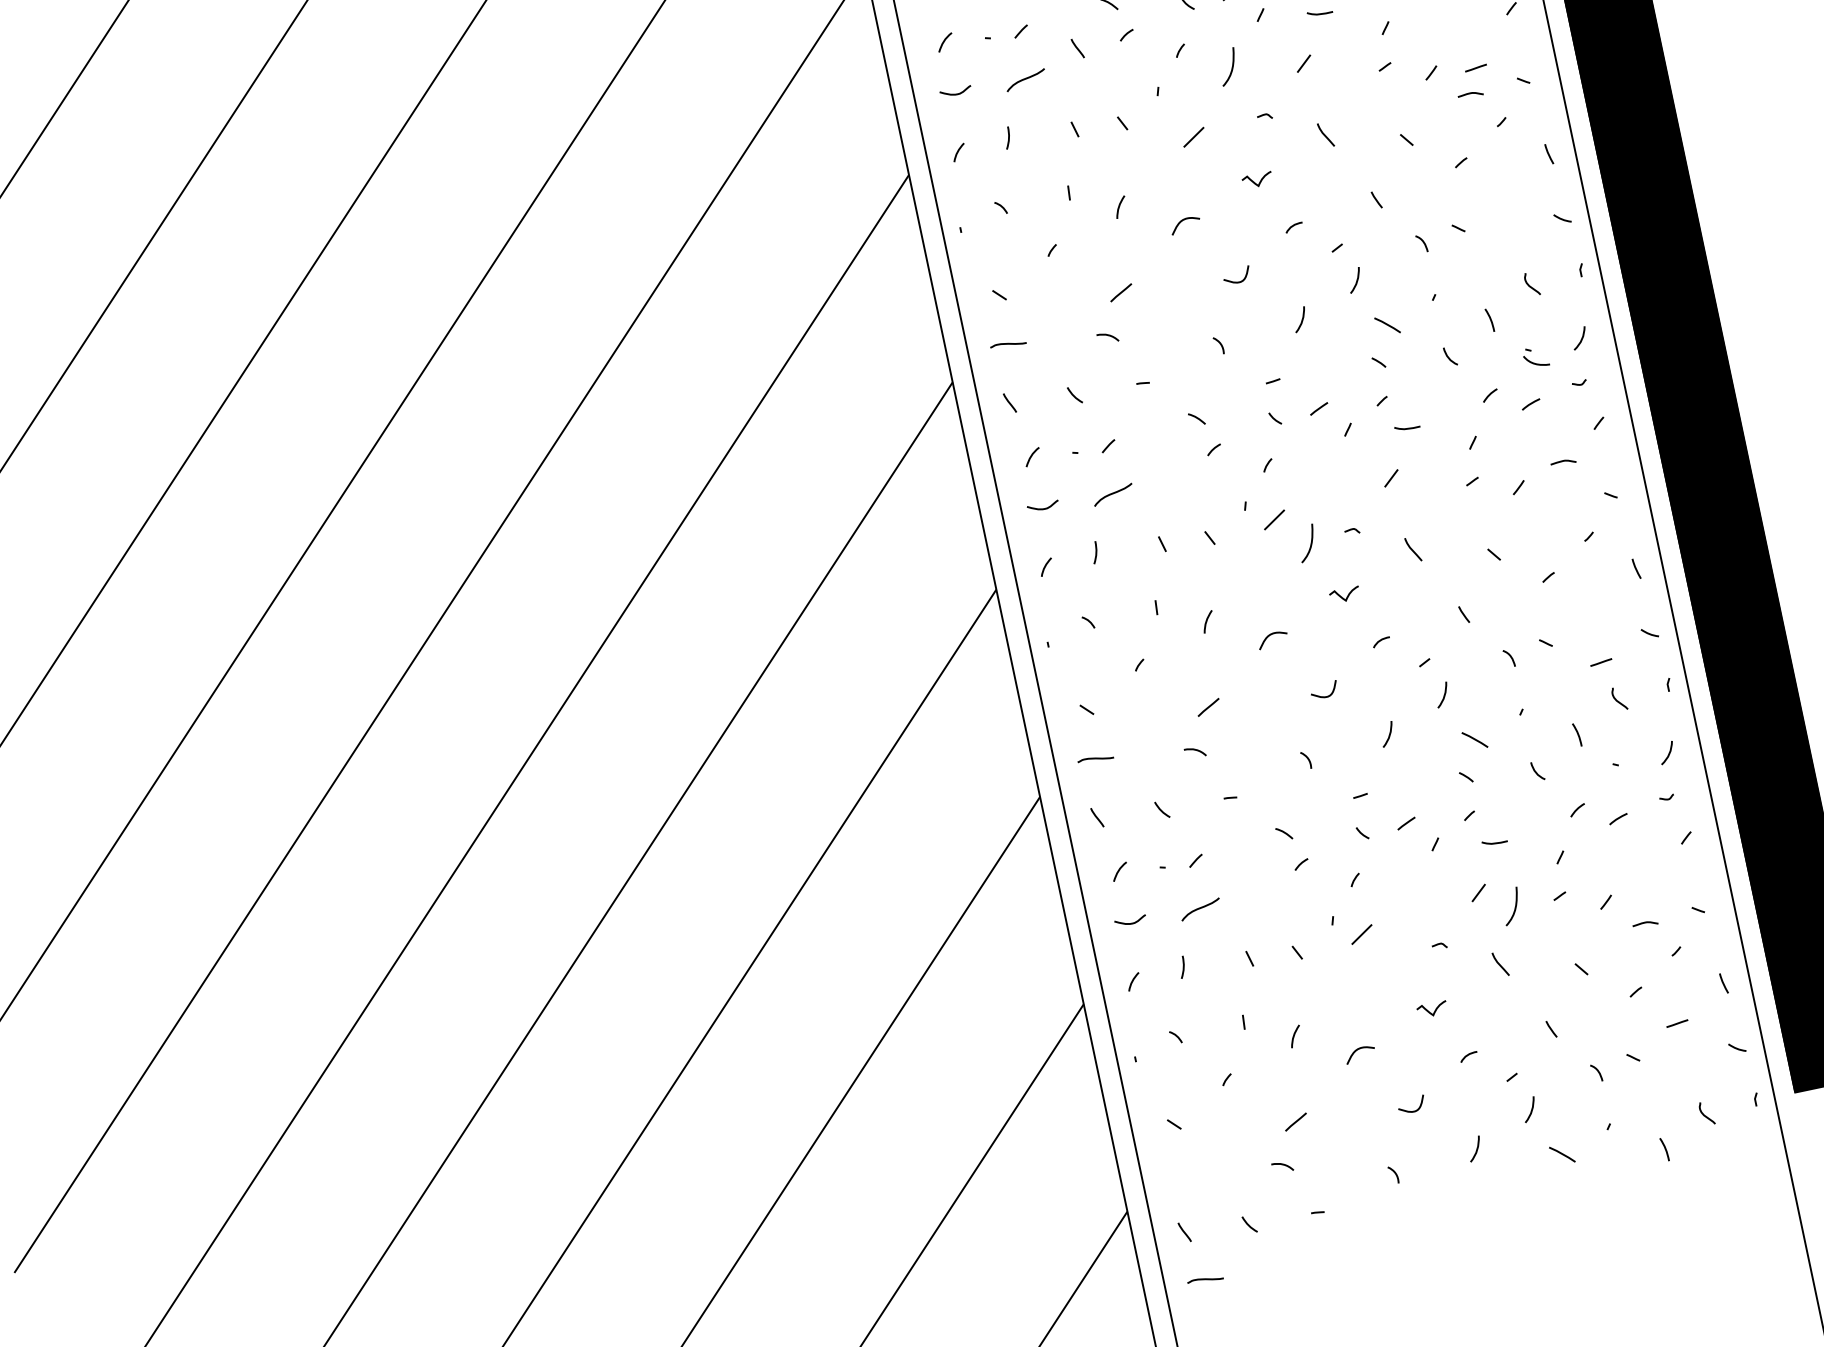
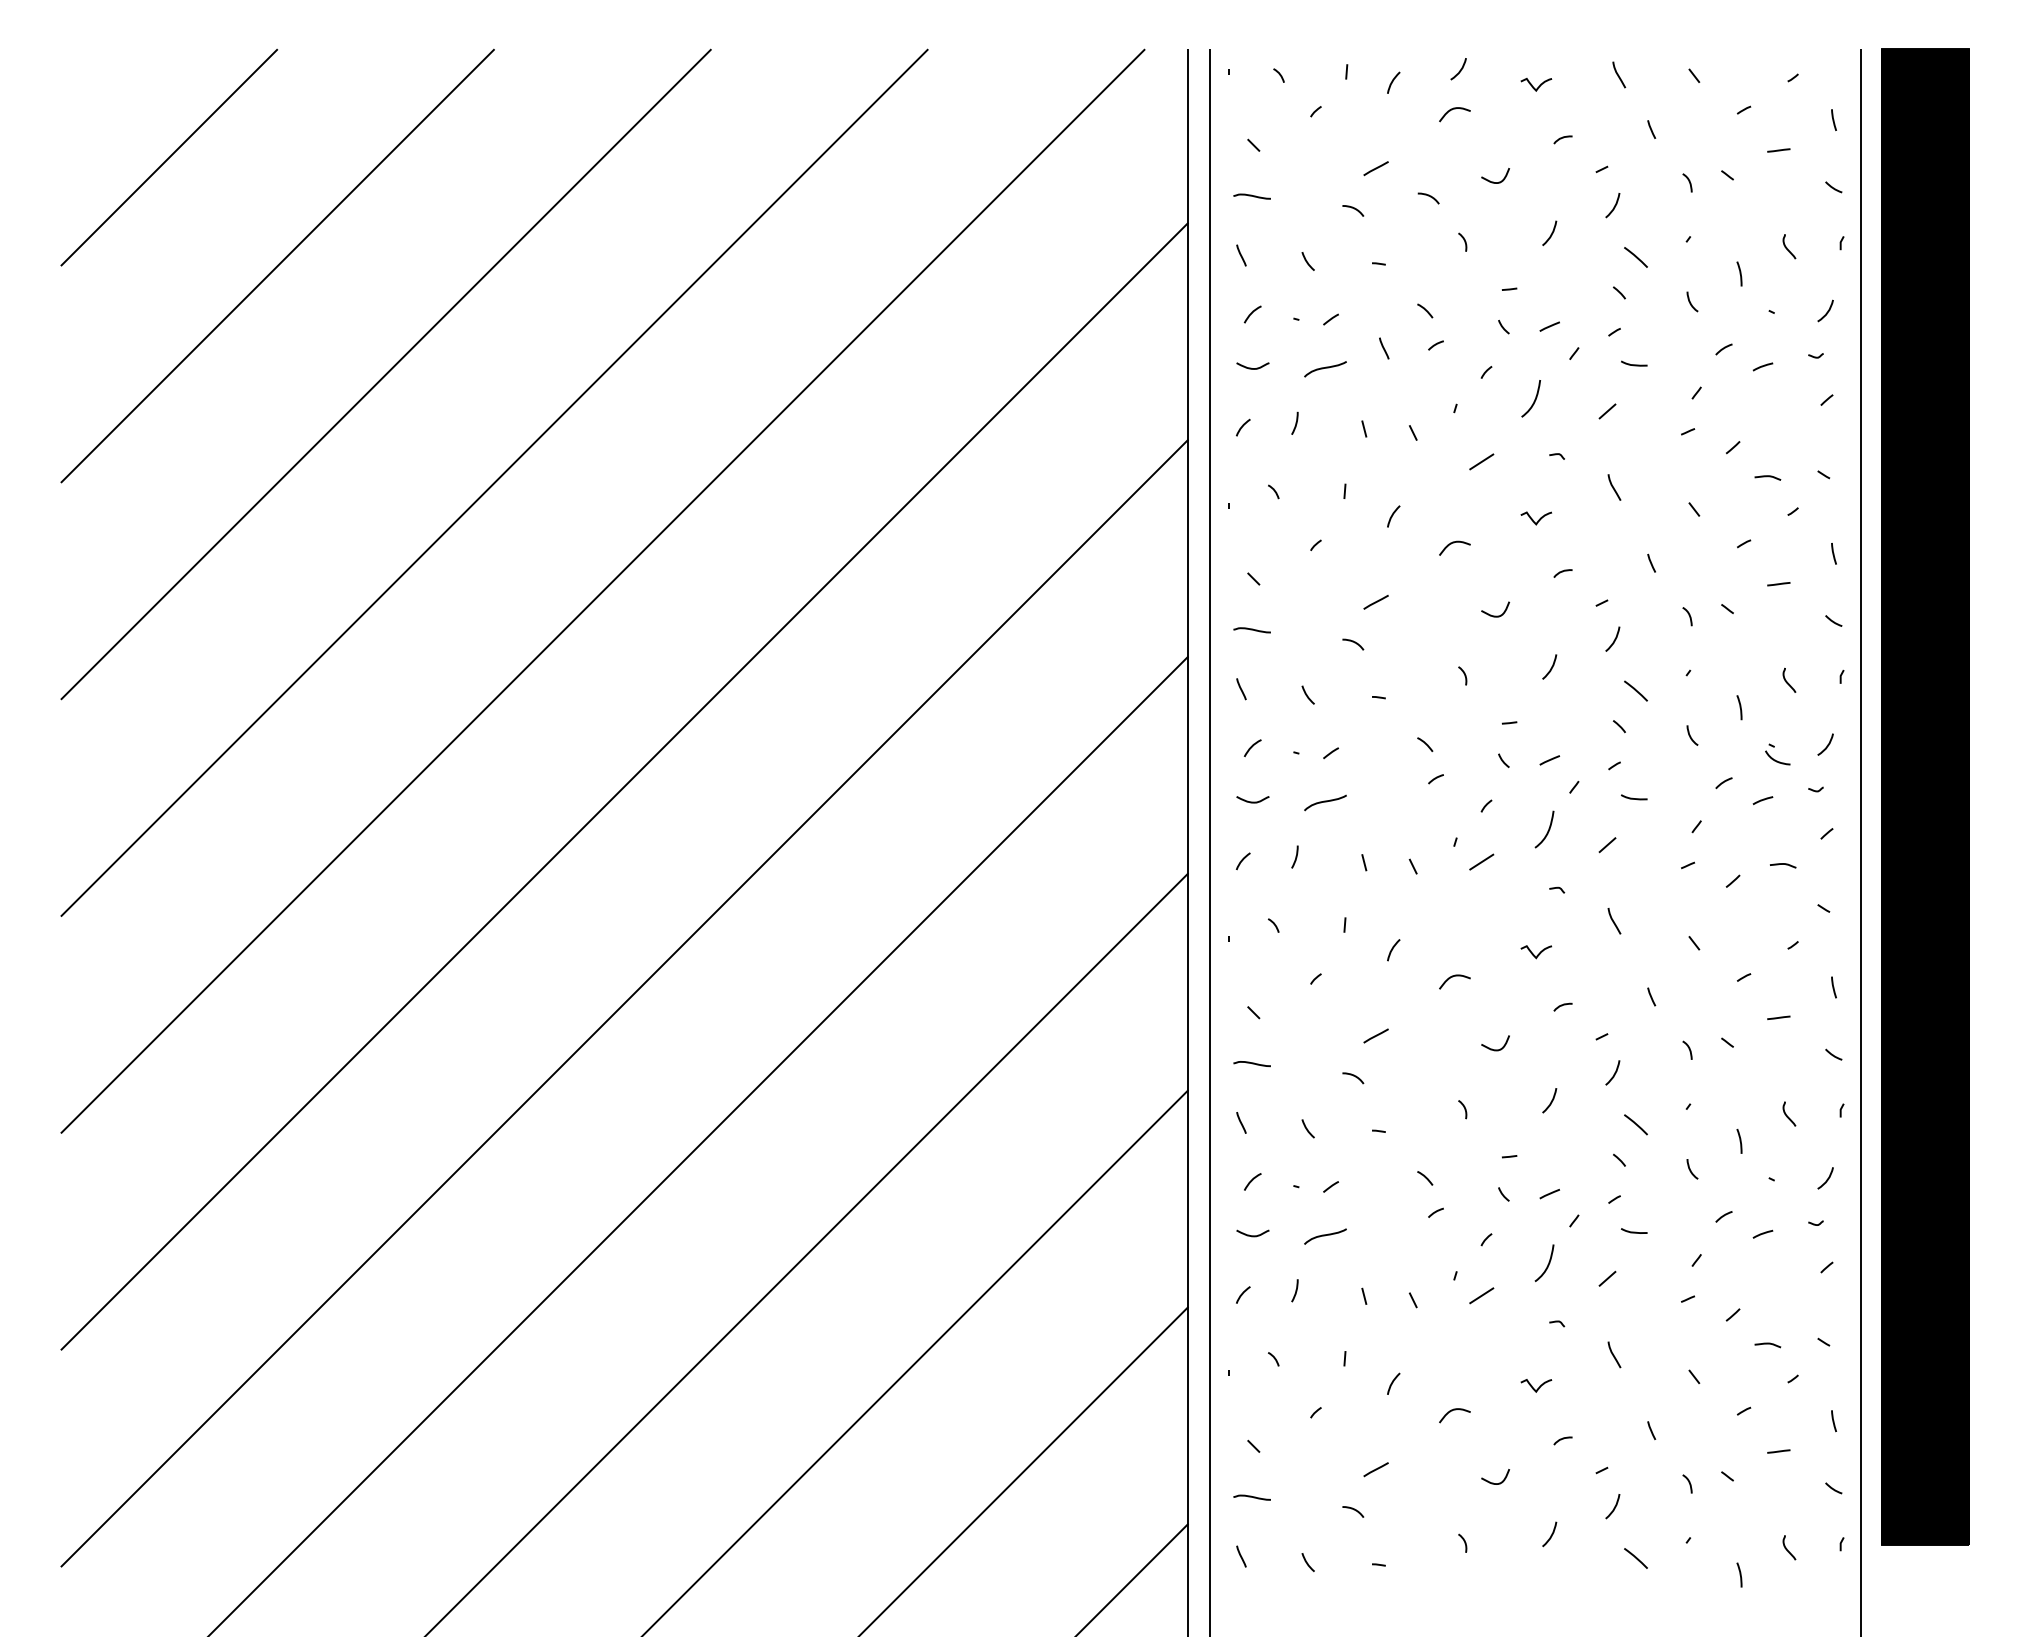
line: (1475, 68) -> (1778, 584), moved
curve: (1310, 543) -> (1547, 830), moved
line: (1600, 662) -> (1778, 1017), moved
curve: (1514, 907) -> (1547, 1264), moved
curve: (1204, 1279) -> (1251, 1497), moved

